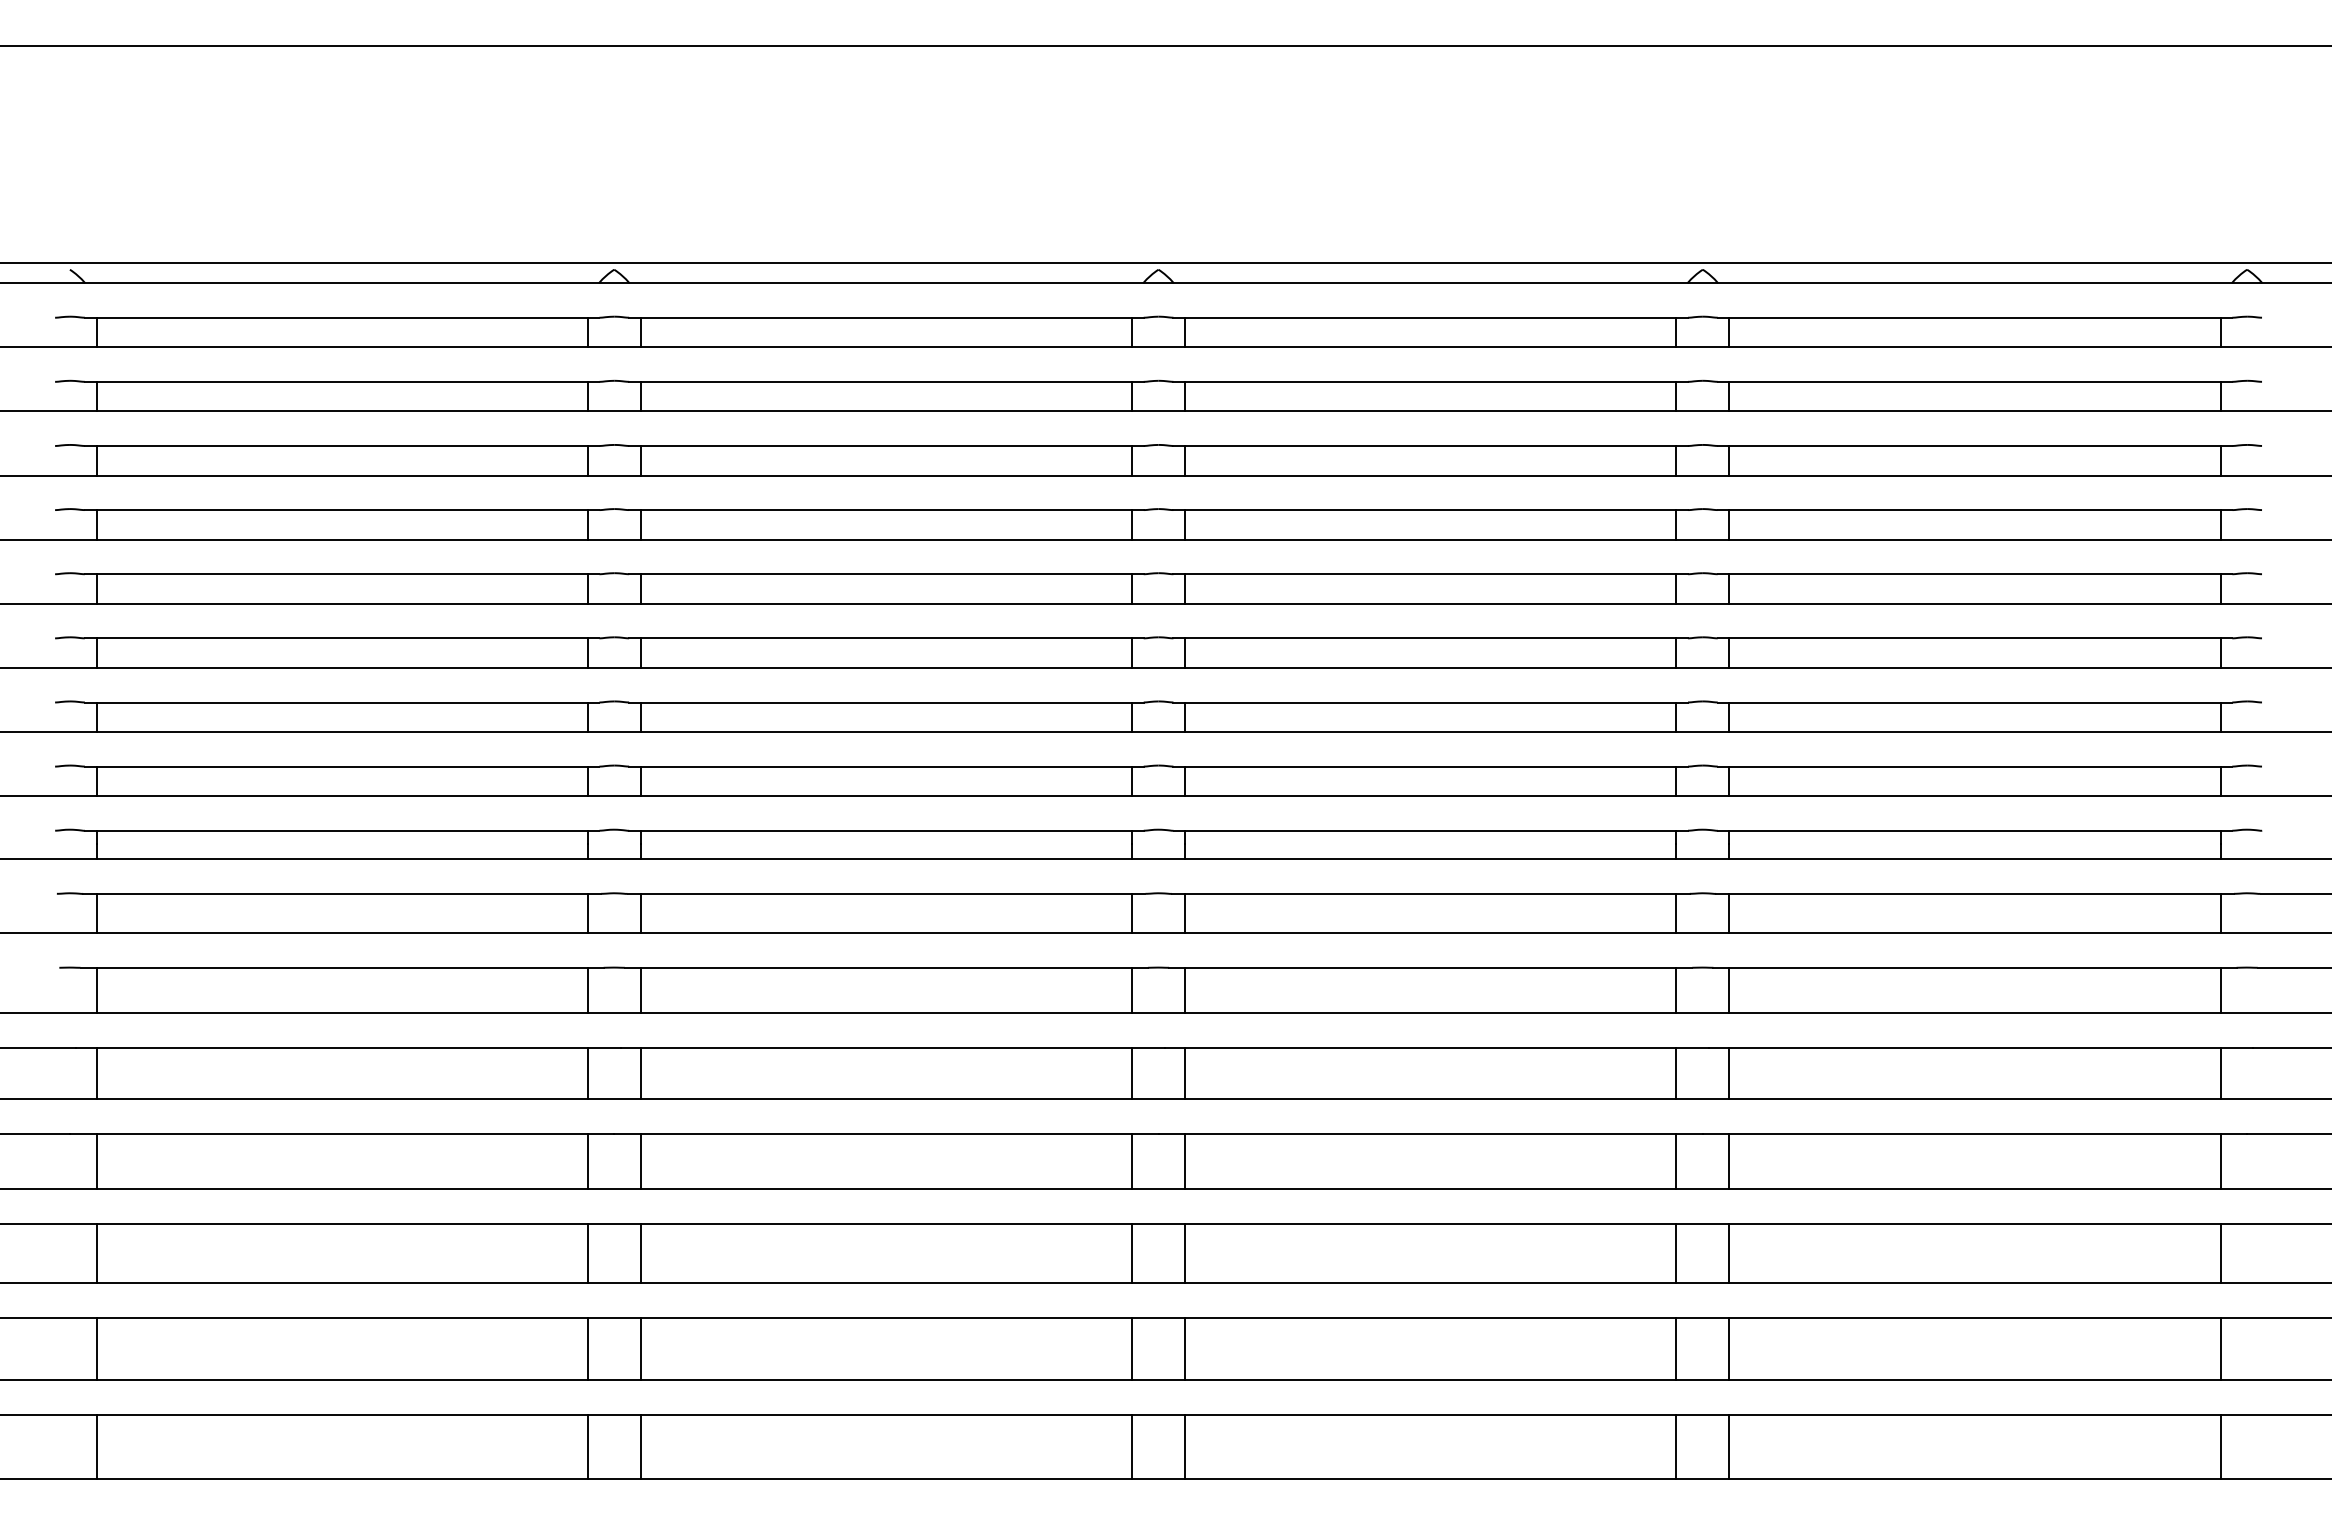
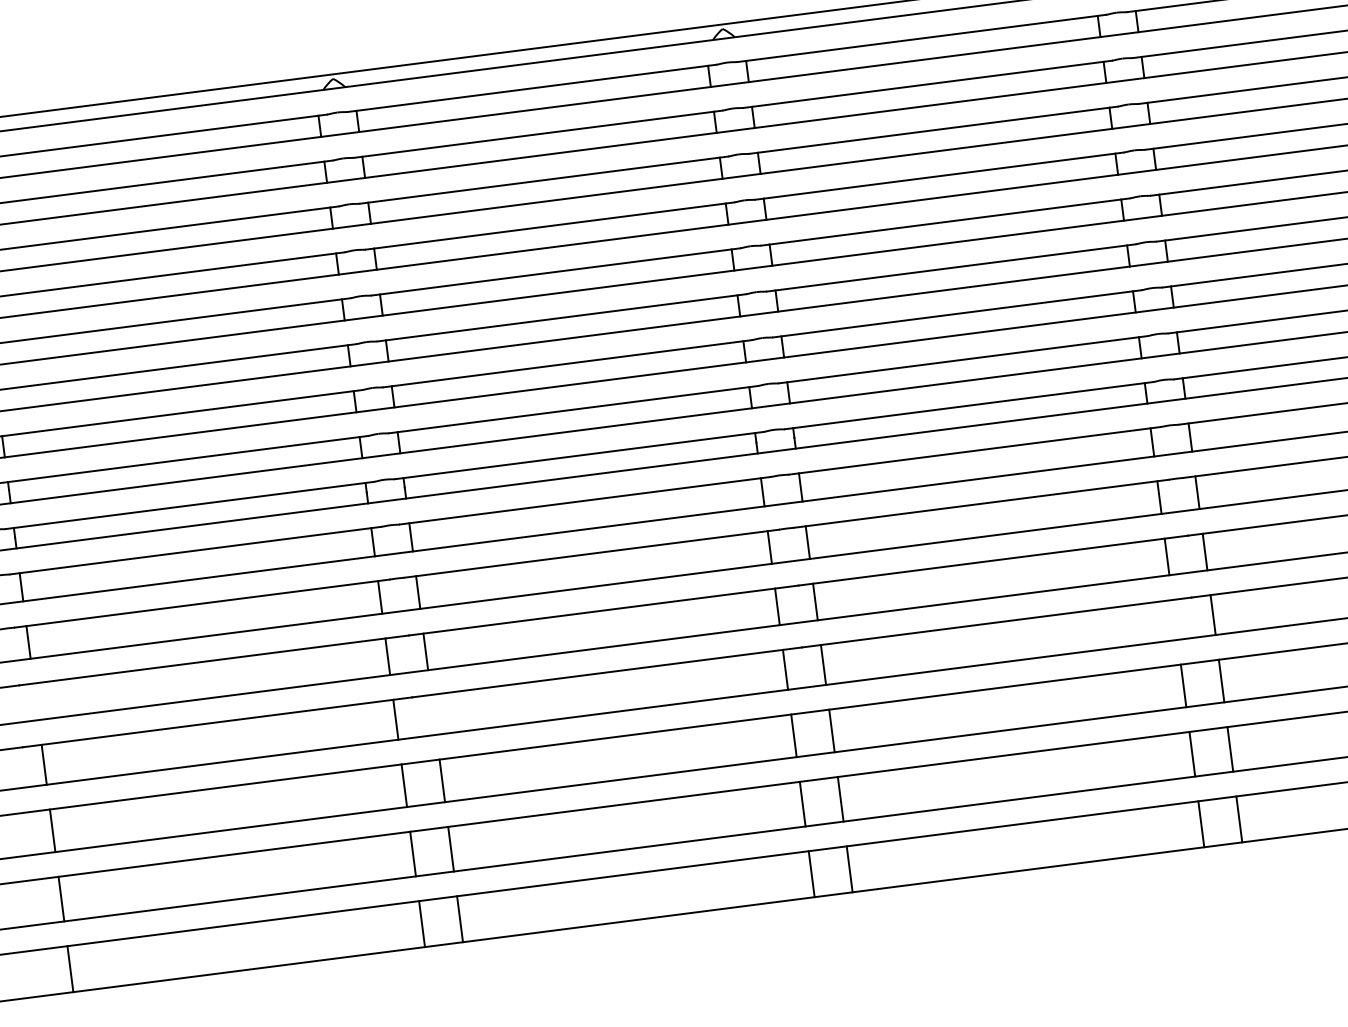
line: (96, 1073) -> (36, 701), removed
line: (640, 1161) -> (433, 714), removed
line: (1676, 1161) -> (1175, 619), removed

